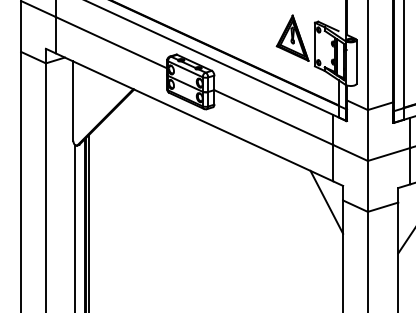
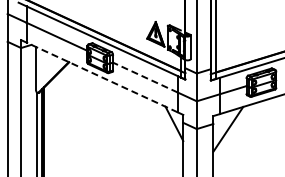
line: (193, 117) -> (101, 77), solid -> dashed
line: (273, 117) -> (145, 77), solid -> dashed

